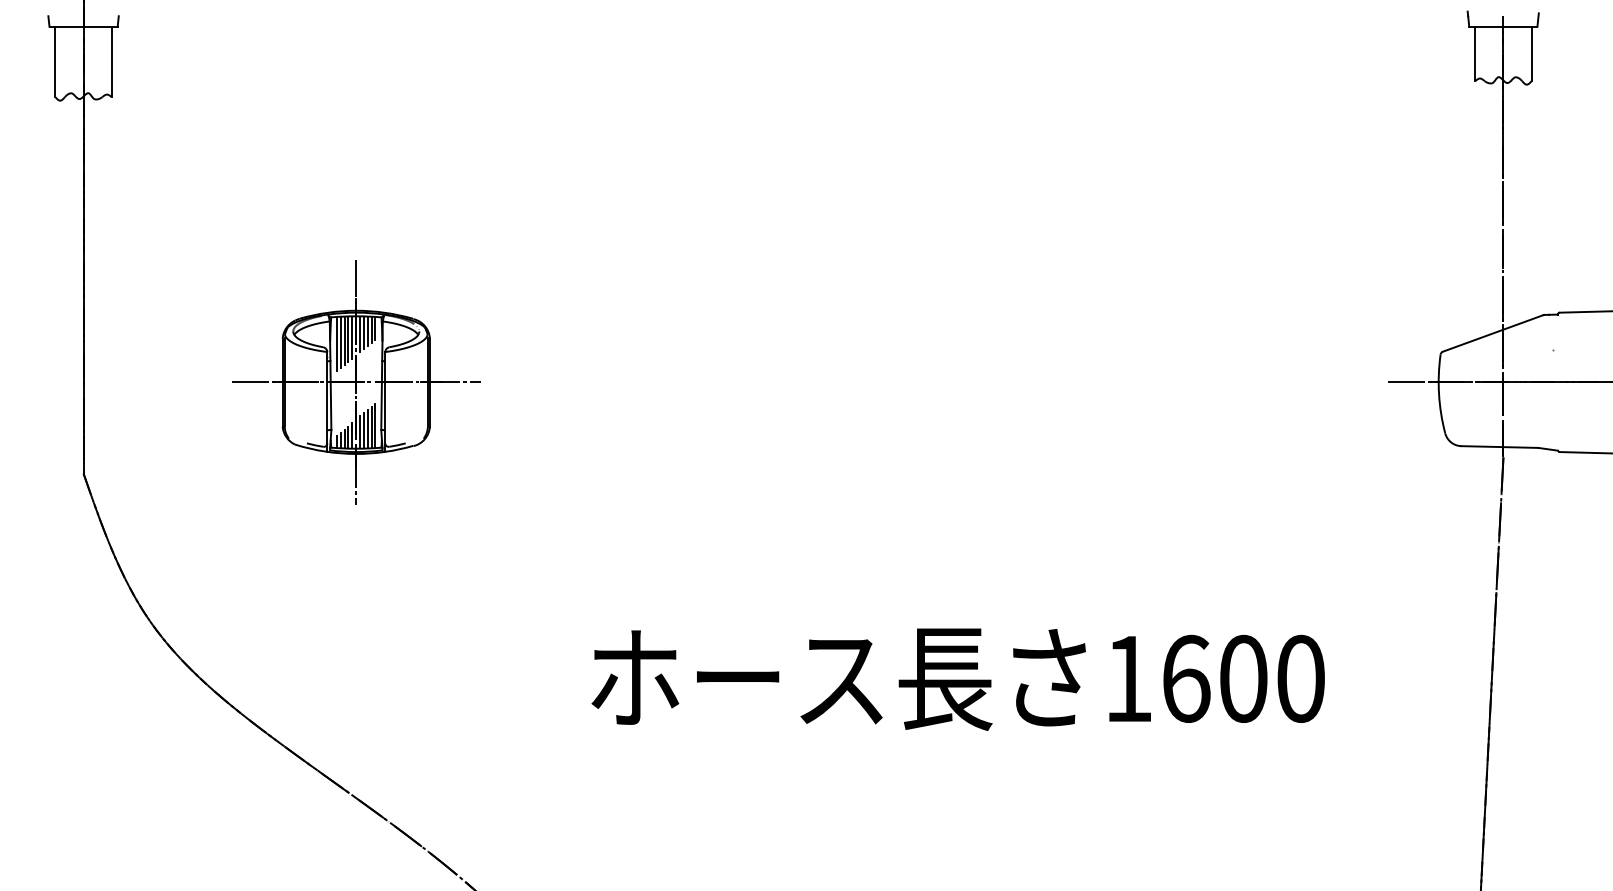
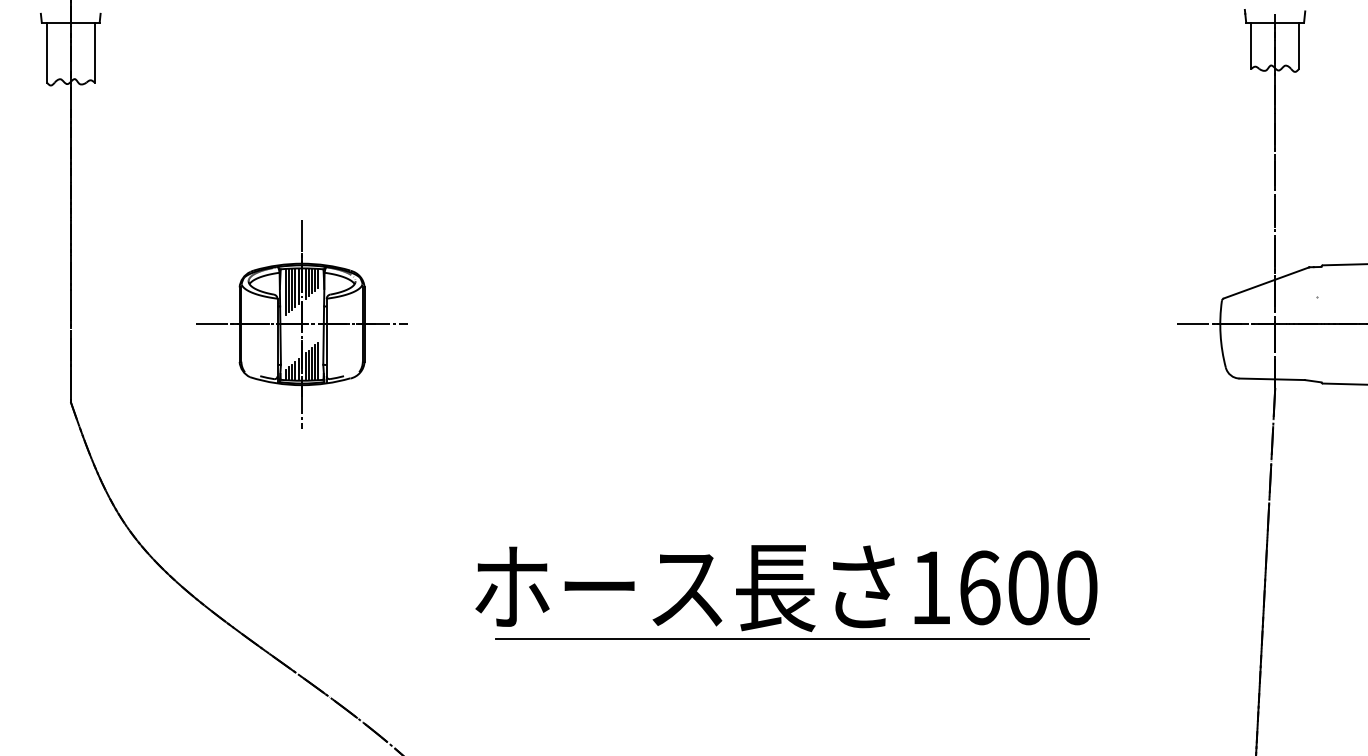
text: (957, 679) -> (785, 588), moved
line: (933, 752) -> (791, 638), added

